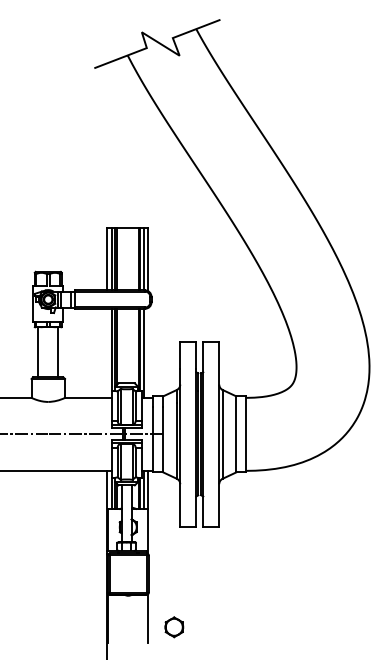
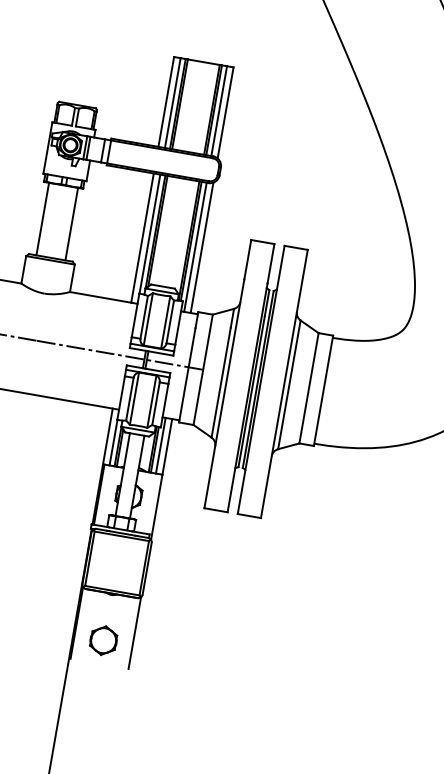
line: (107, 352) -> (143, 236), added
line: (148, 352) -> (202, 247), added
part: (174, 627) -> (103, 641), moved

